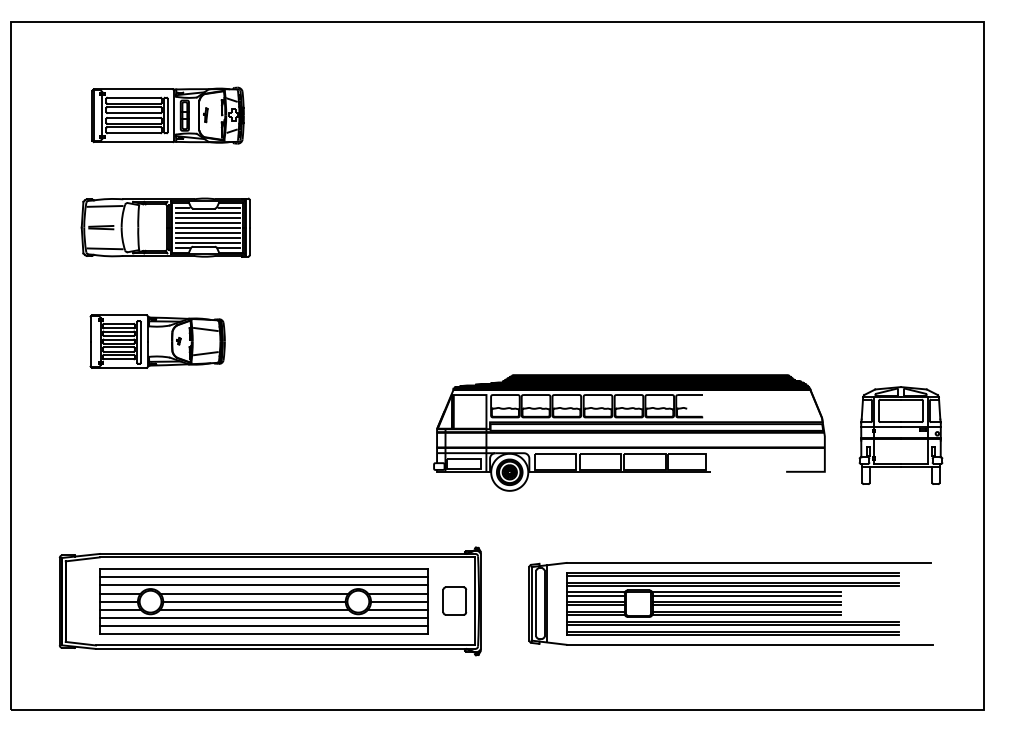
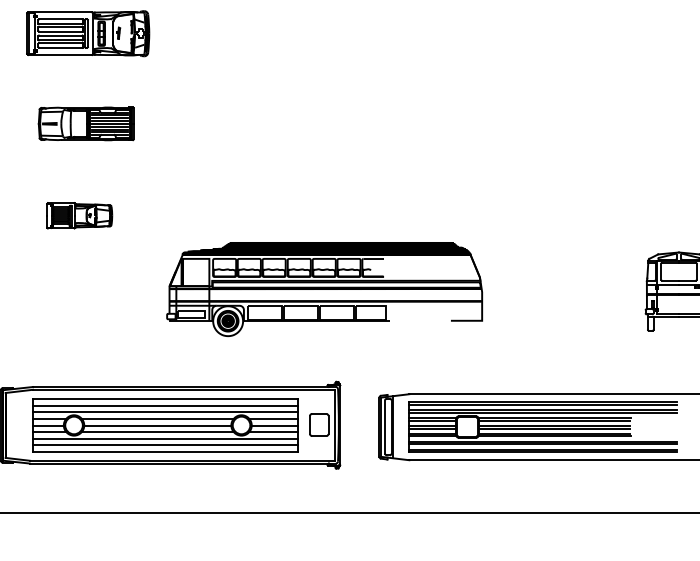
part: (165, 227) -> (86, 123), size x0.7
part: (157, 341) -> (79, 215), size x0.6
part: (629, 432) -> (324, 289), moved

